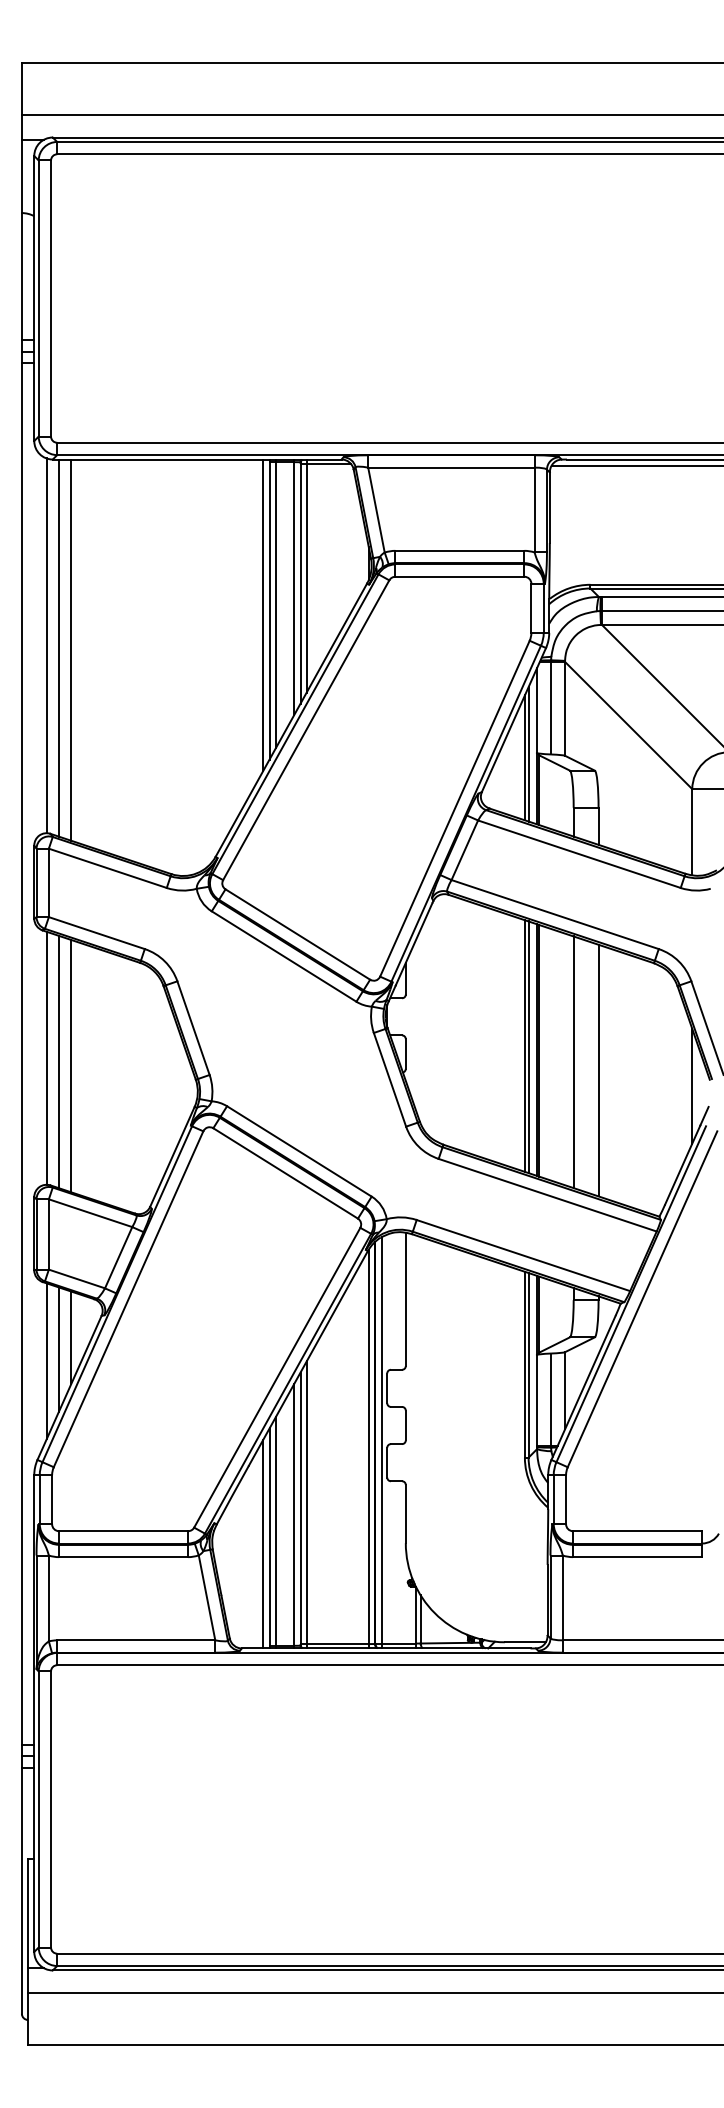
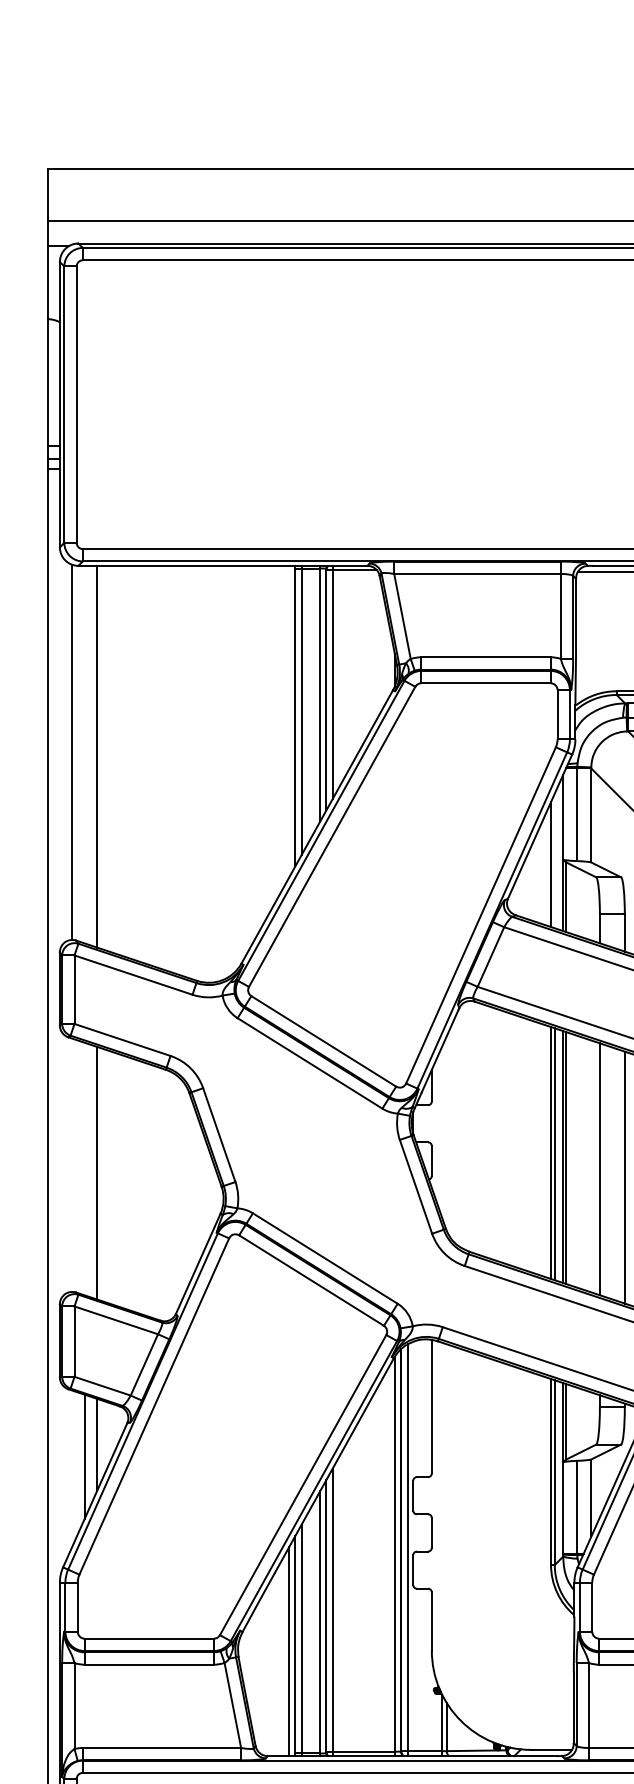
line: (263, 614) -> (289, 721), removed
line: (59, 647) -> (85, 754), removed
line: (528, 754) -> (554, 861), removed
line: (46, 1057) -> (72, 1164), removed
line: (59, 1061) -> (85, 1168), removed
line: (46, 1361) -> (72, 1468), removed

